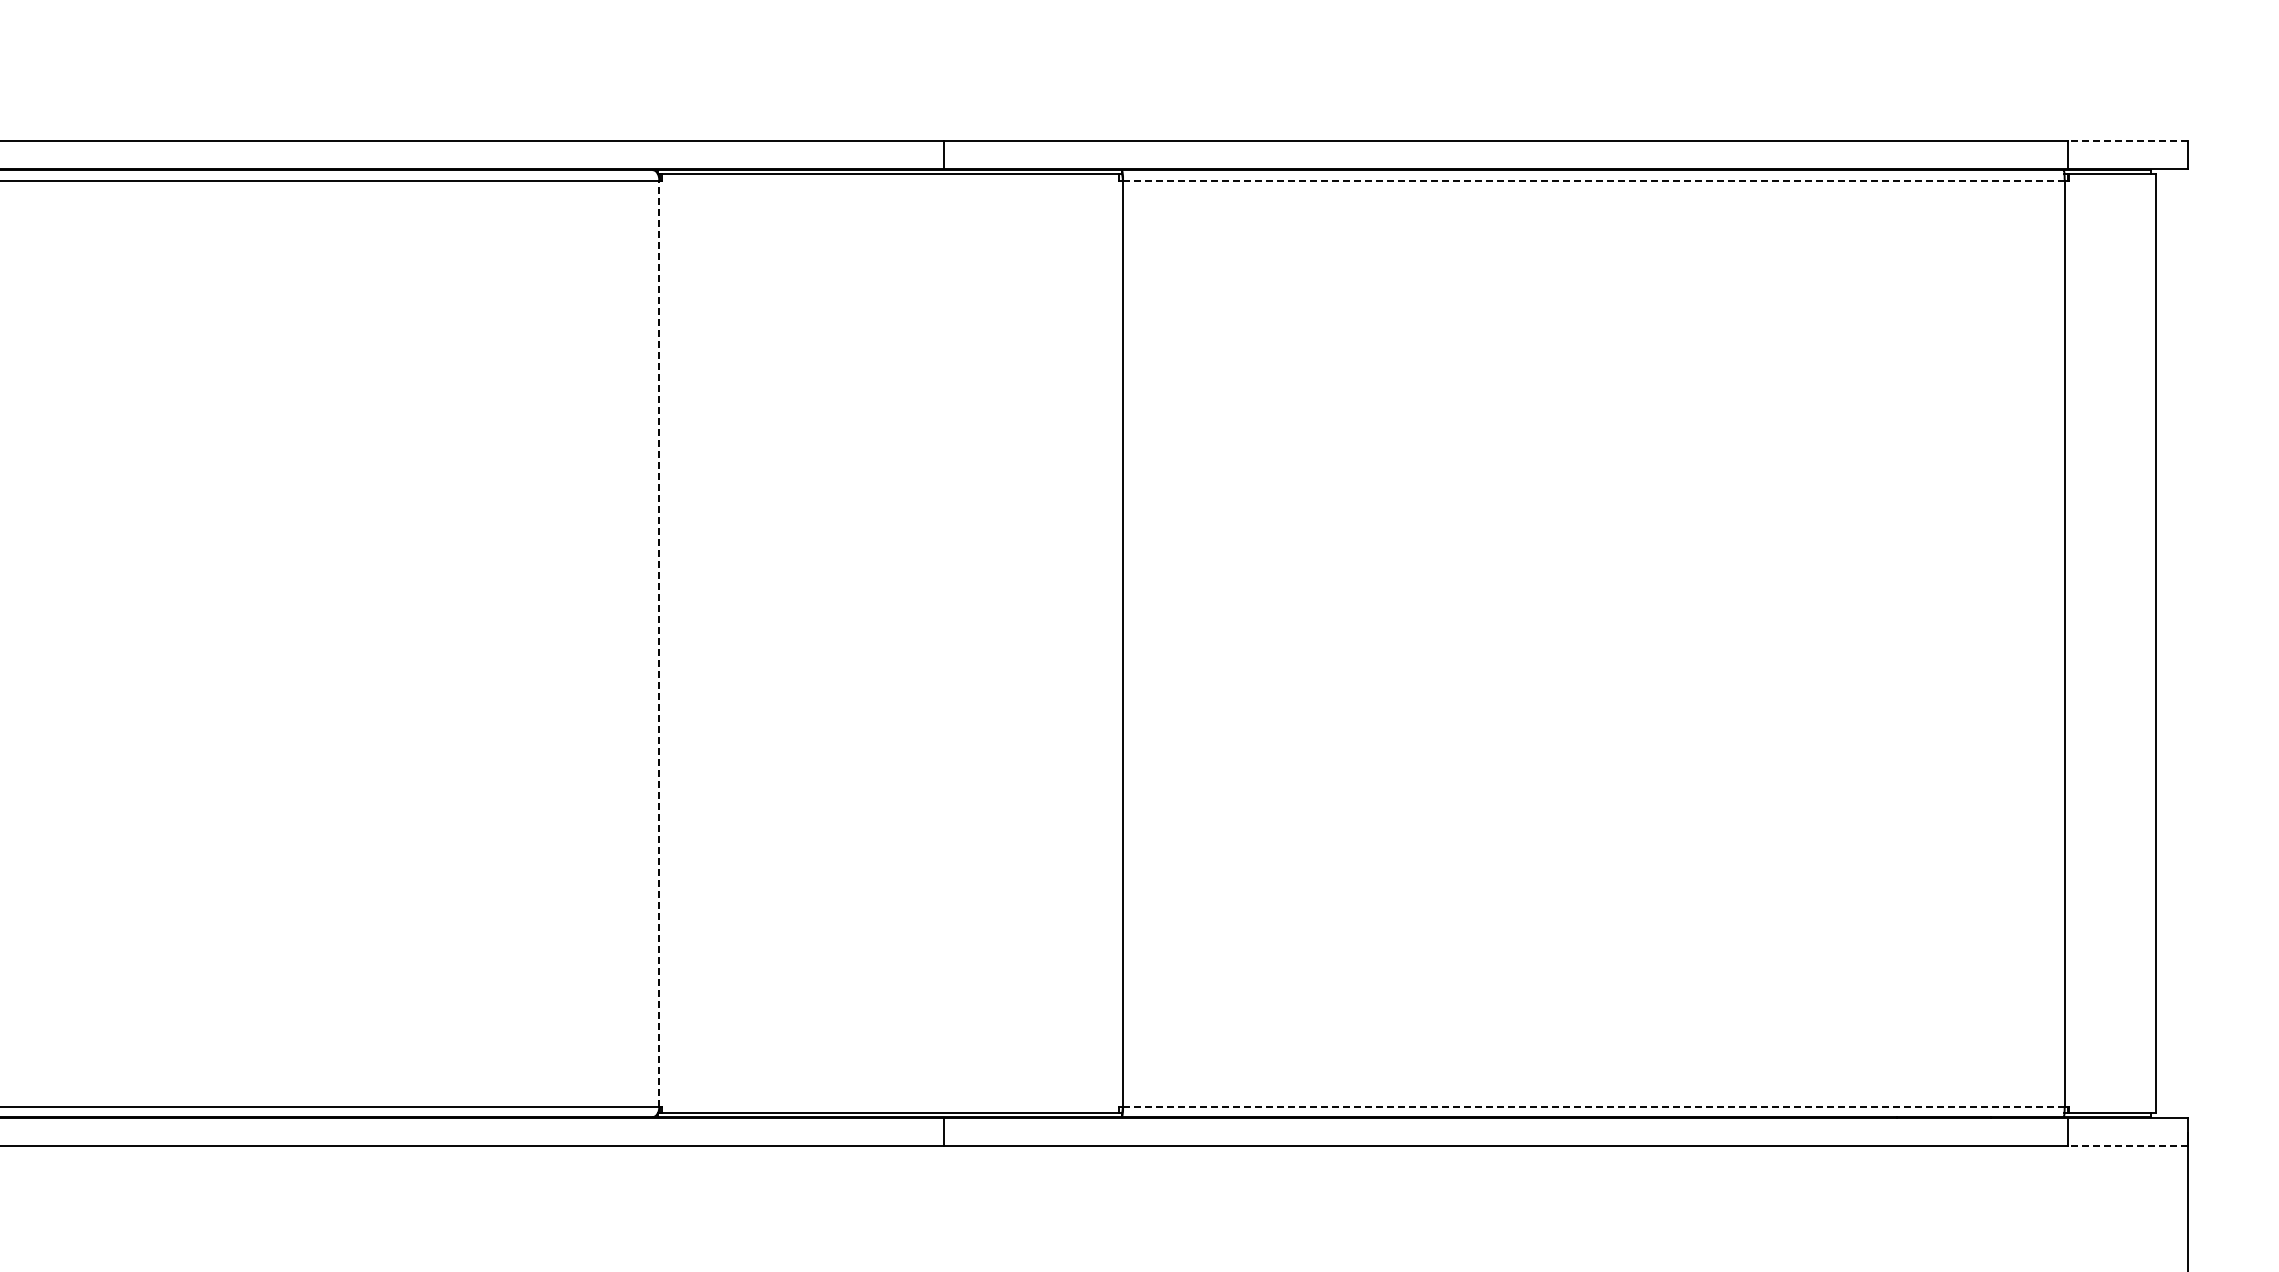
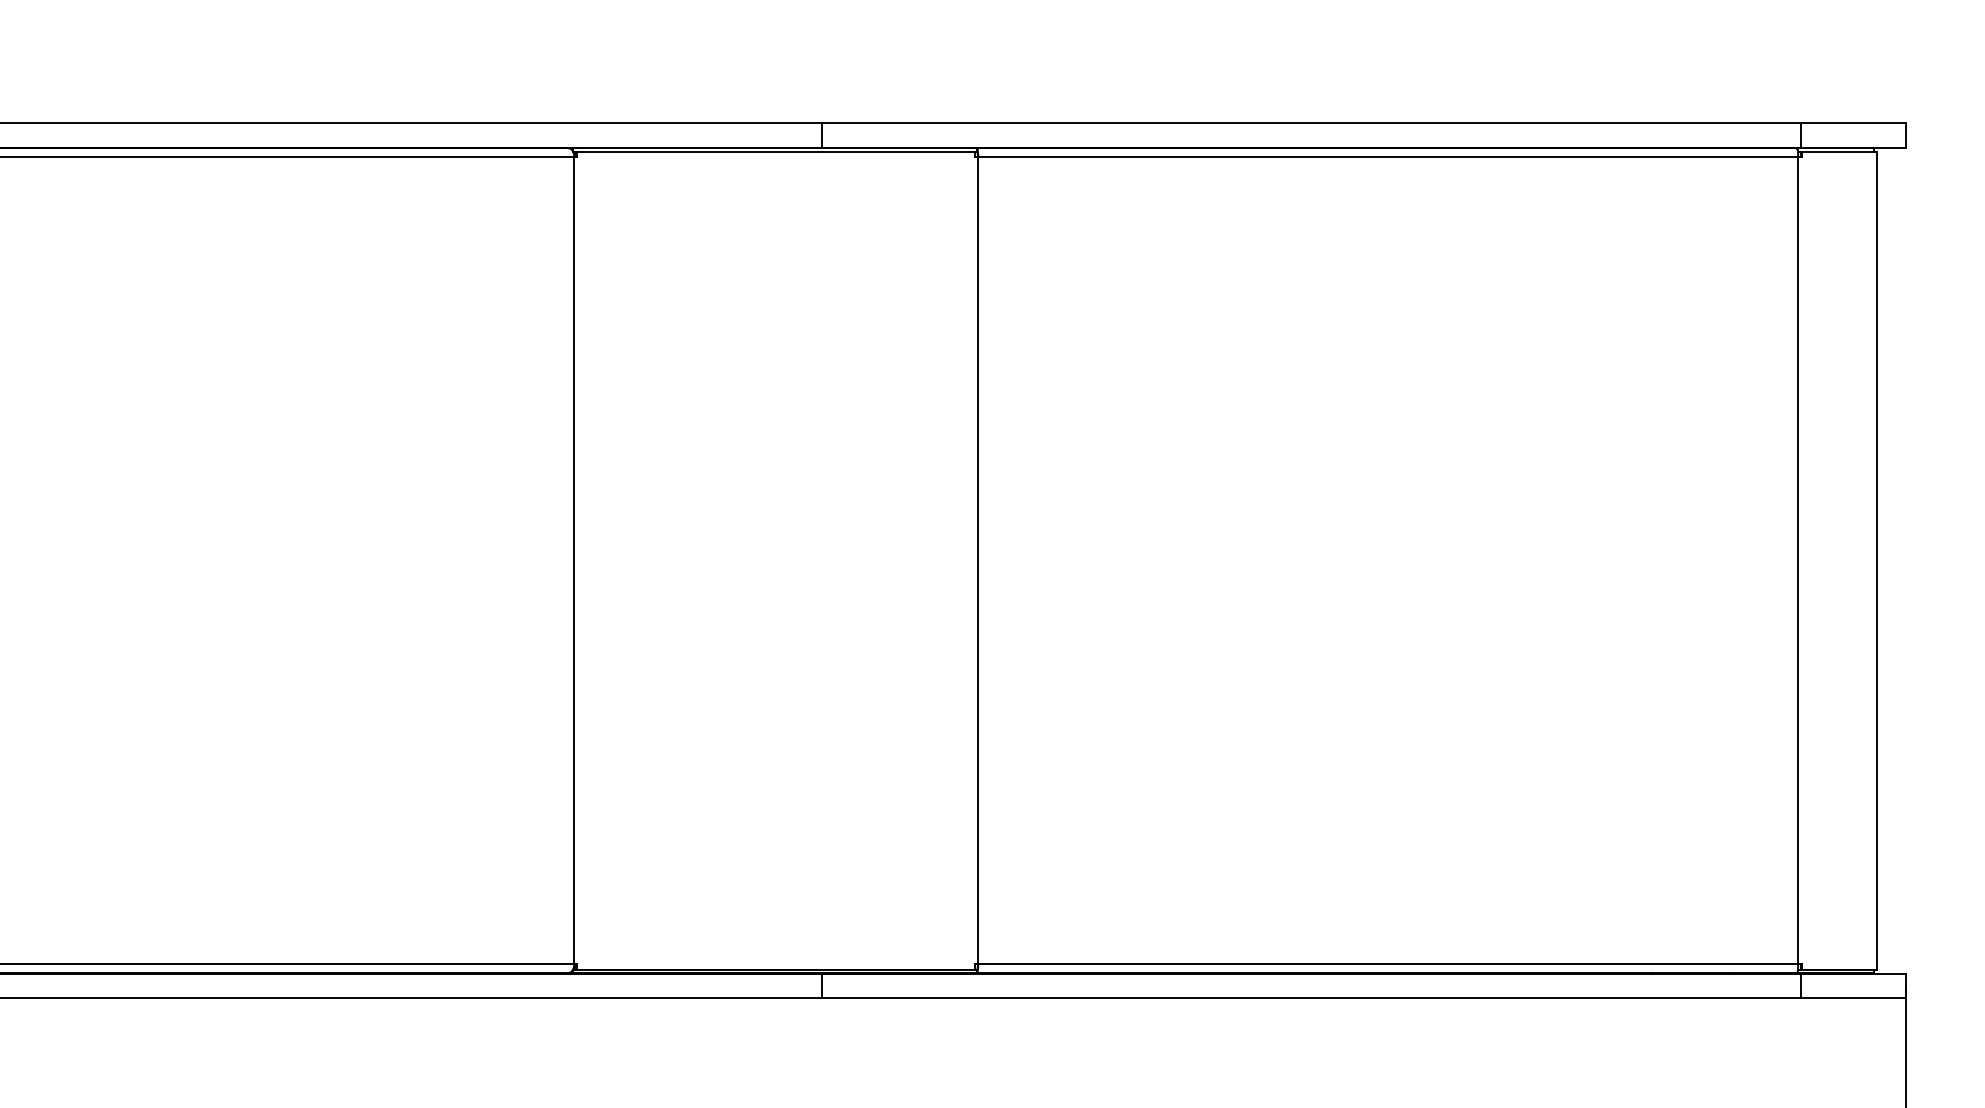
line: (2127, 141) -> (1852, 123), dashed -> solid
line: (1593, 180) -> (1387, 157), dashed -> solid
line: (659, 643) -> (574, 560), dashed -> solid
line: (1593, 1106) -> (1387, 963), dashed -> solid
line: (2127, 1146) -> (1852, 998), dashed -> solid

